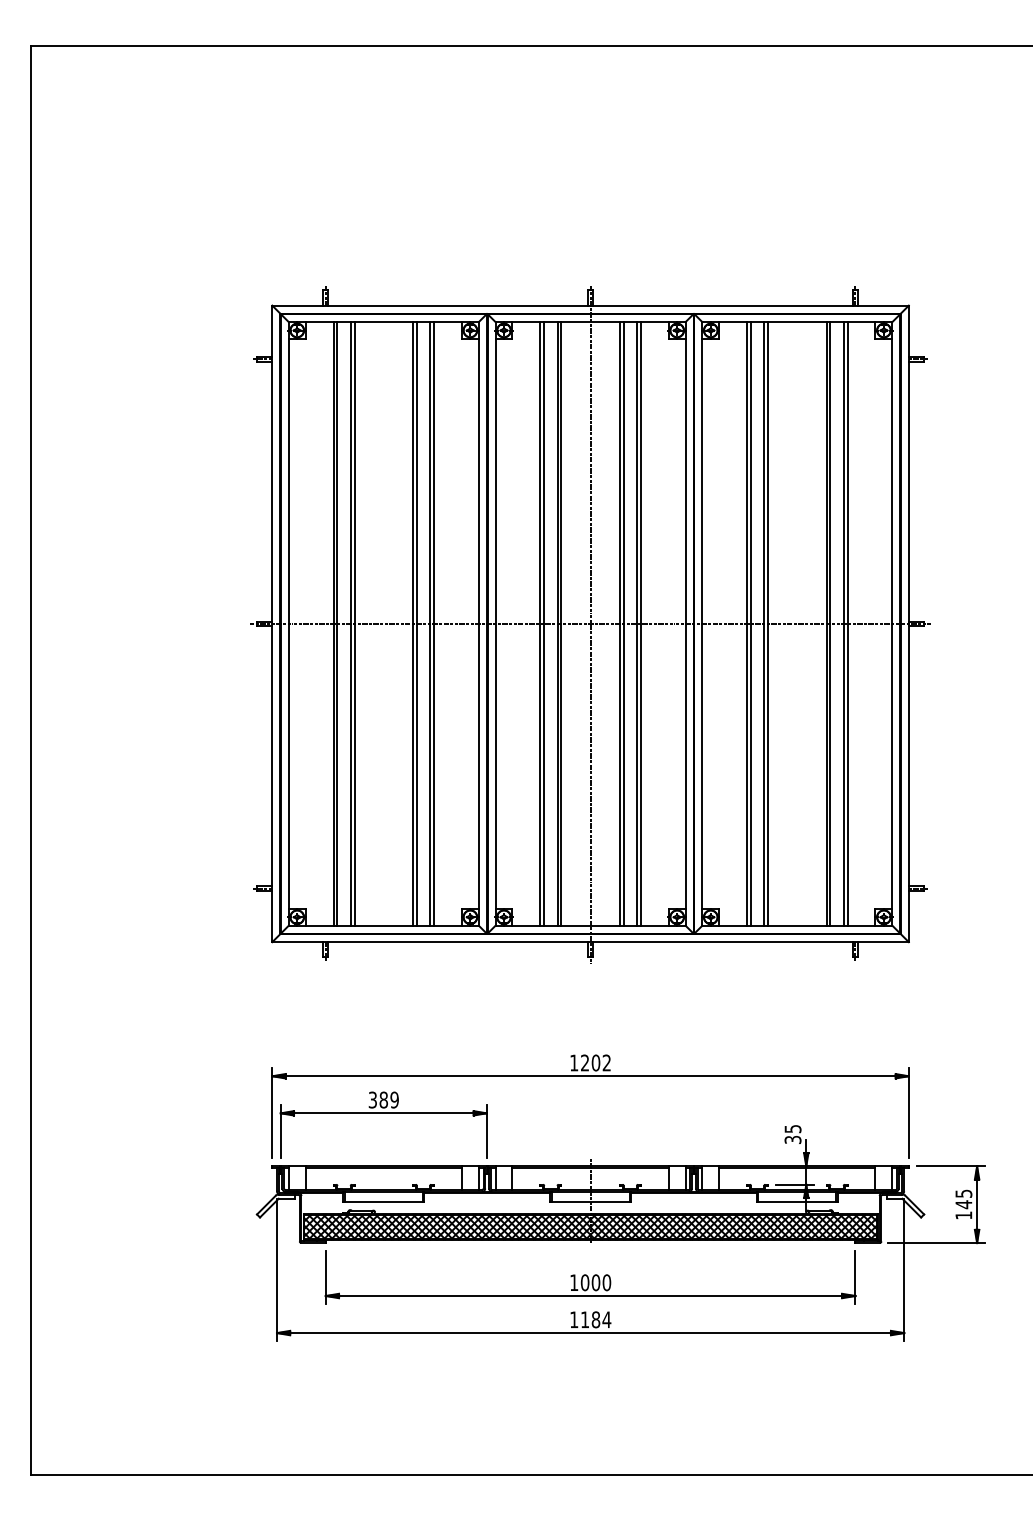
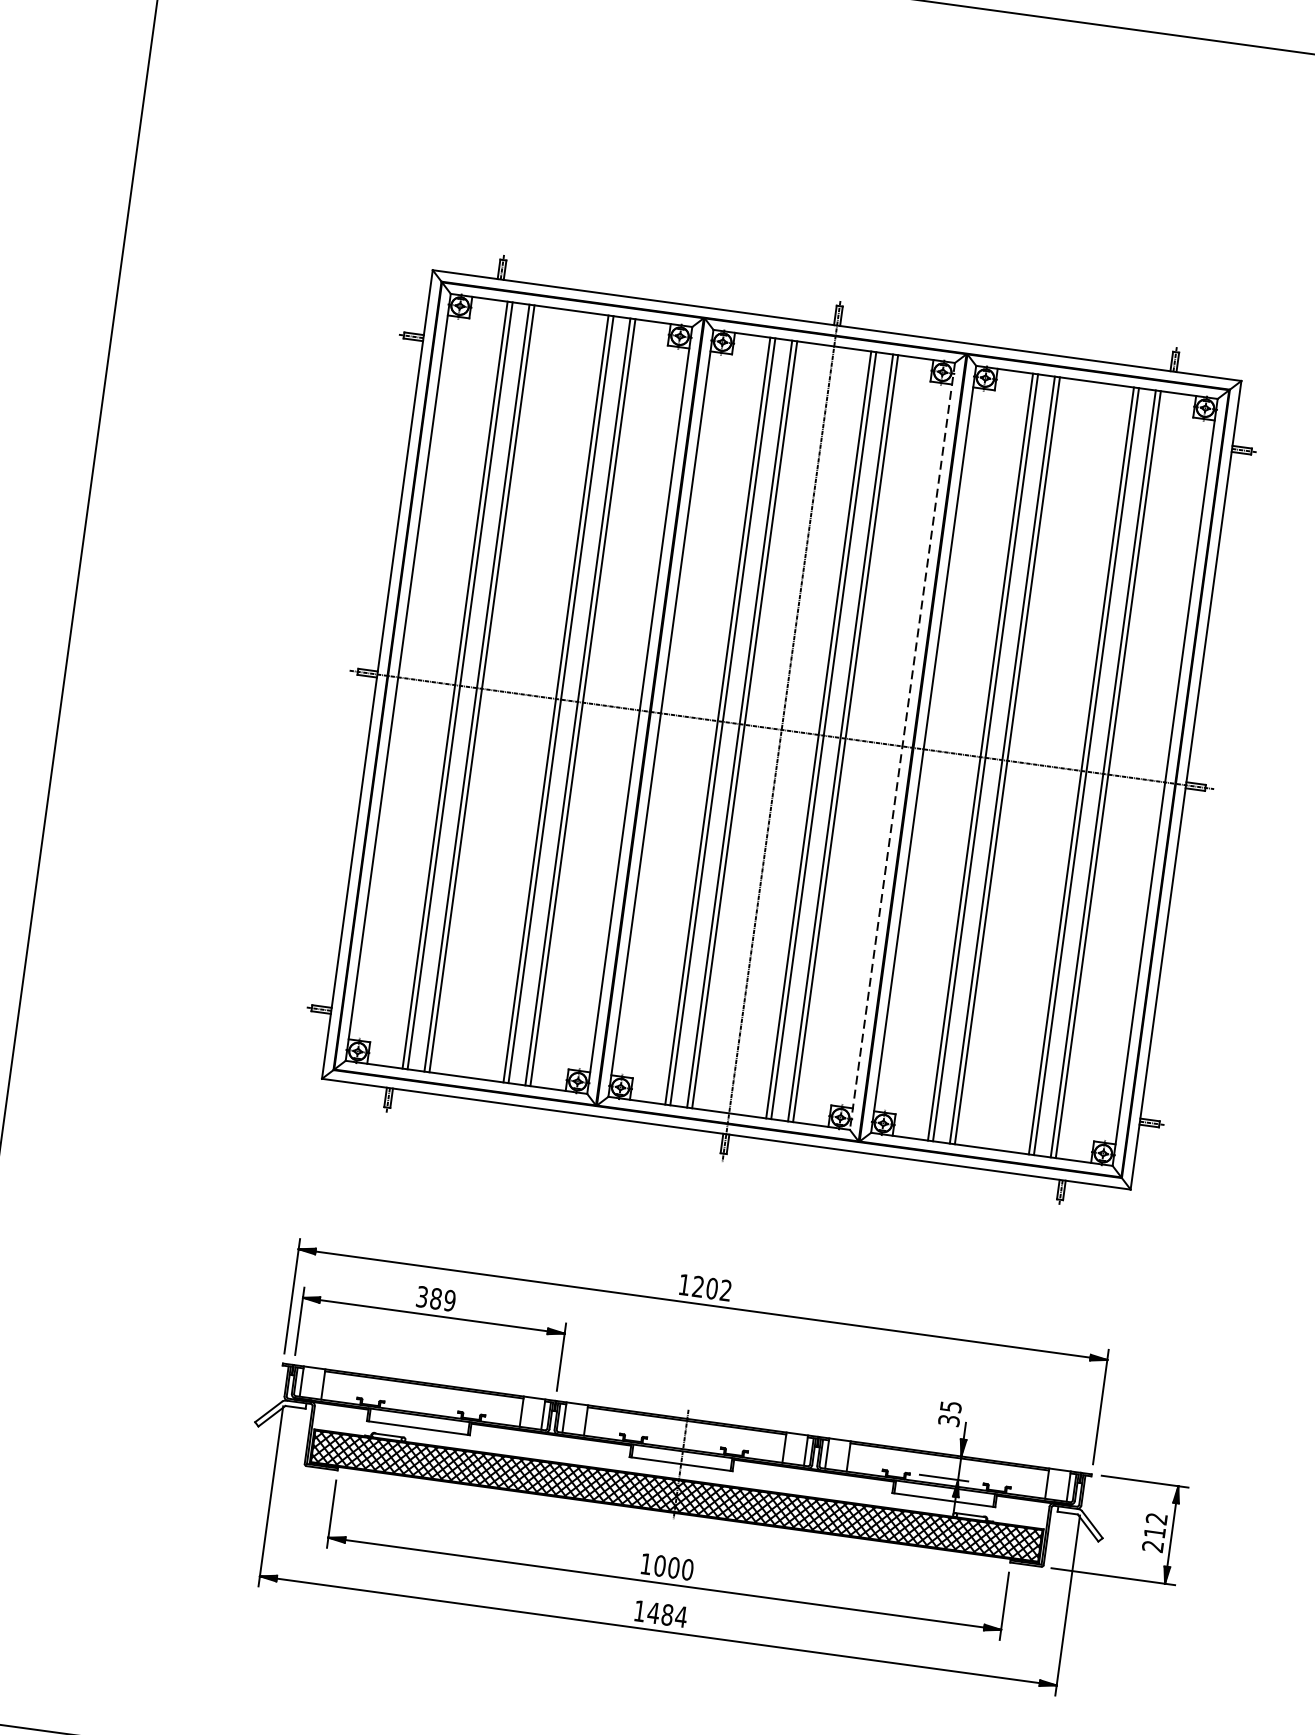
line: (685, 623) -> (902, 745), solid -> dashed
text: (963, 1204) -> (1154, 1532), 145 -> 212
text: (584, 1319) -> (652, 1612), 1184 -> 1484

